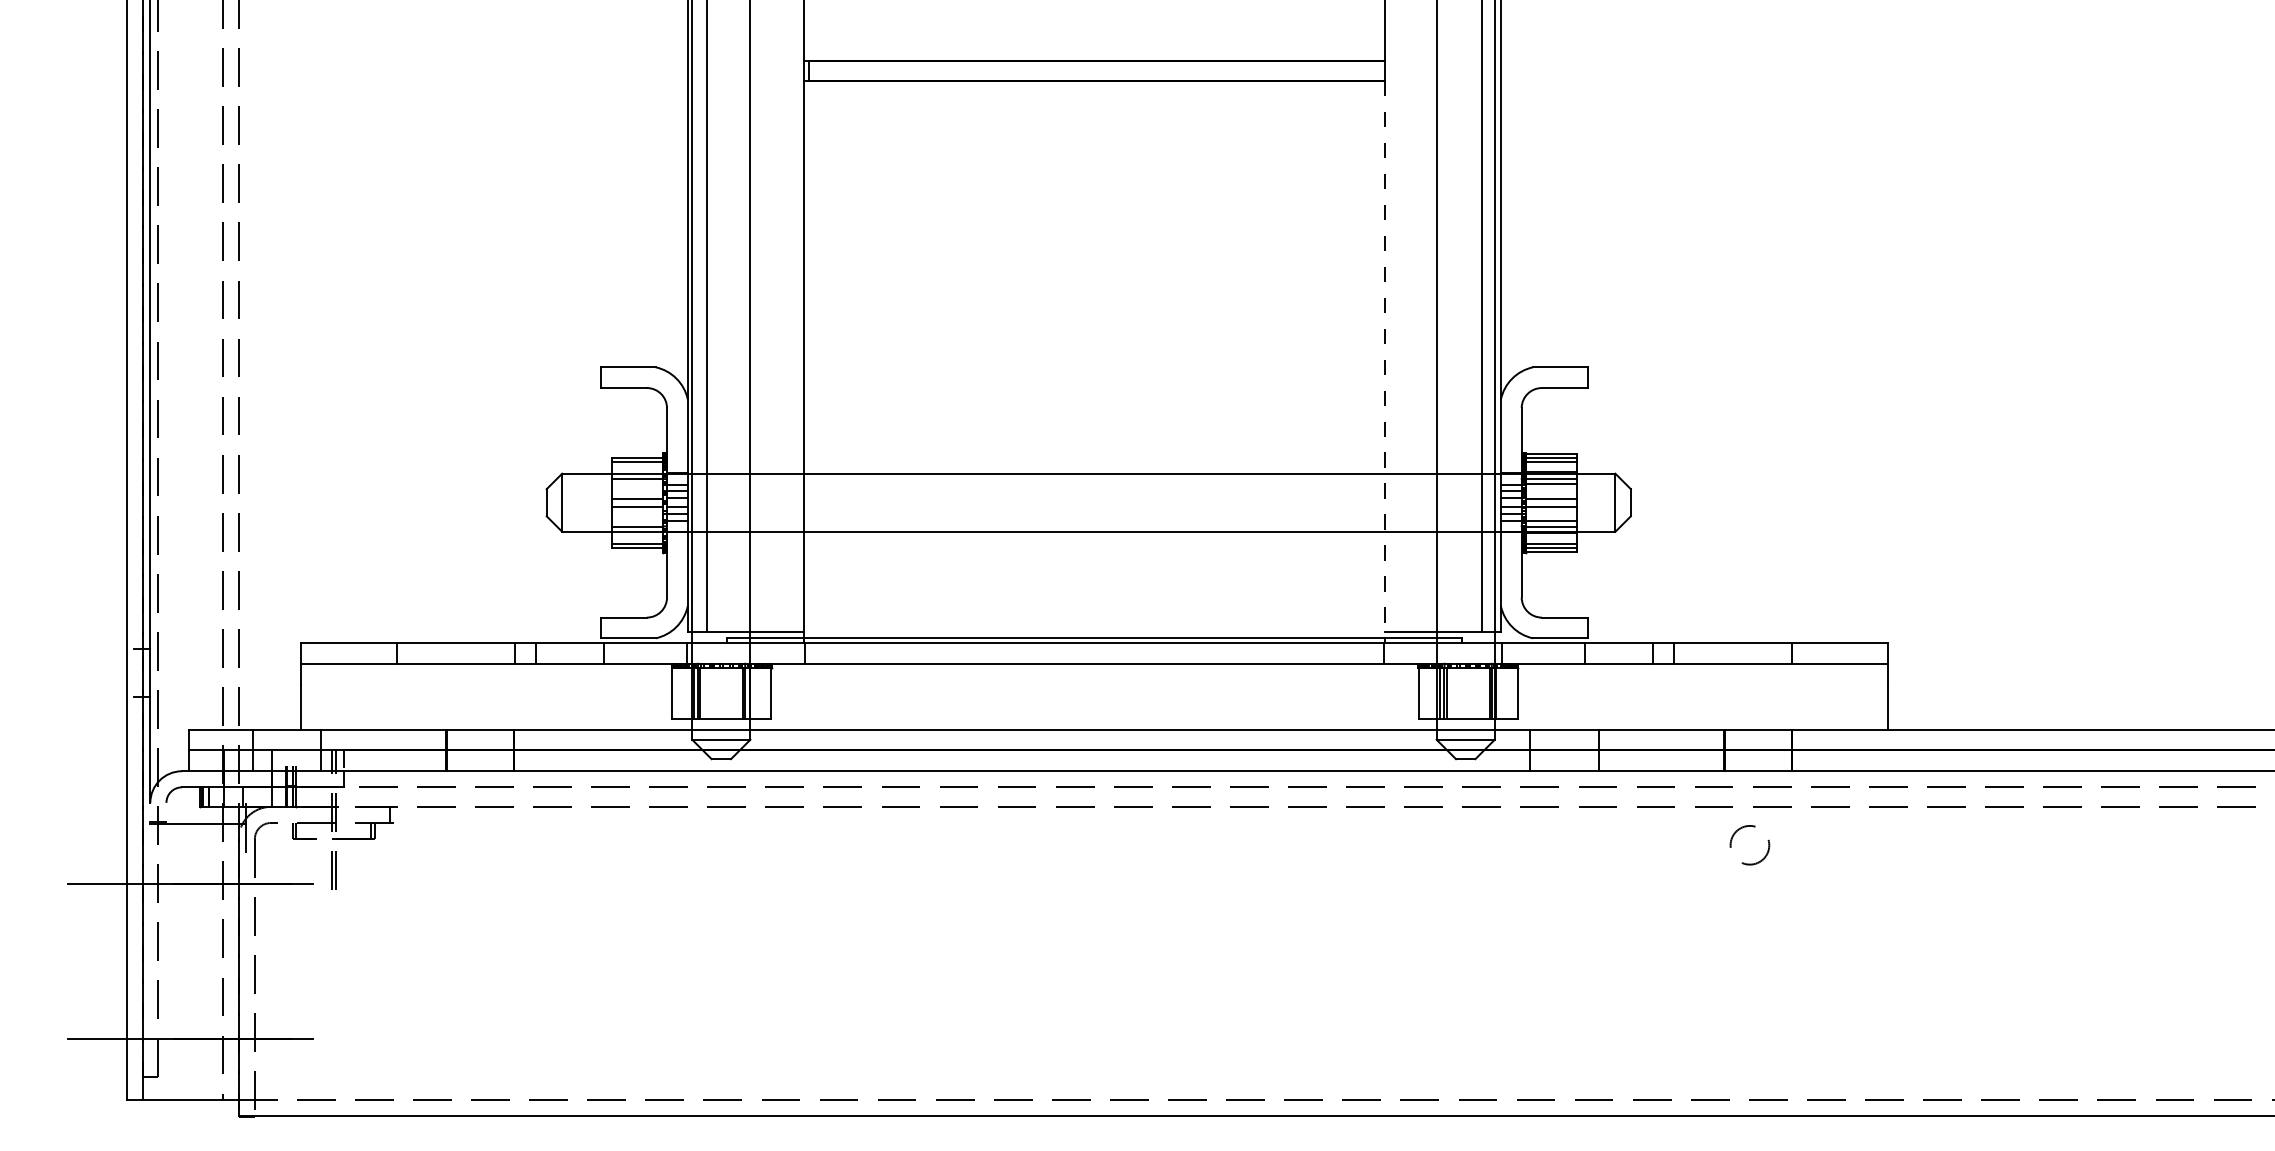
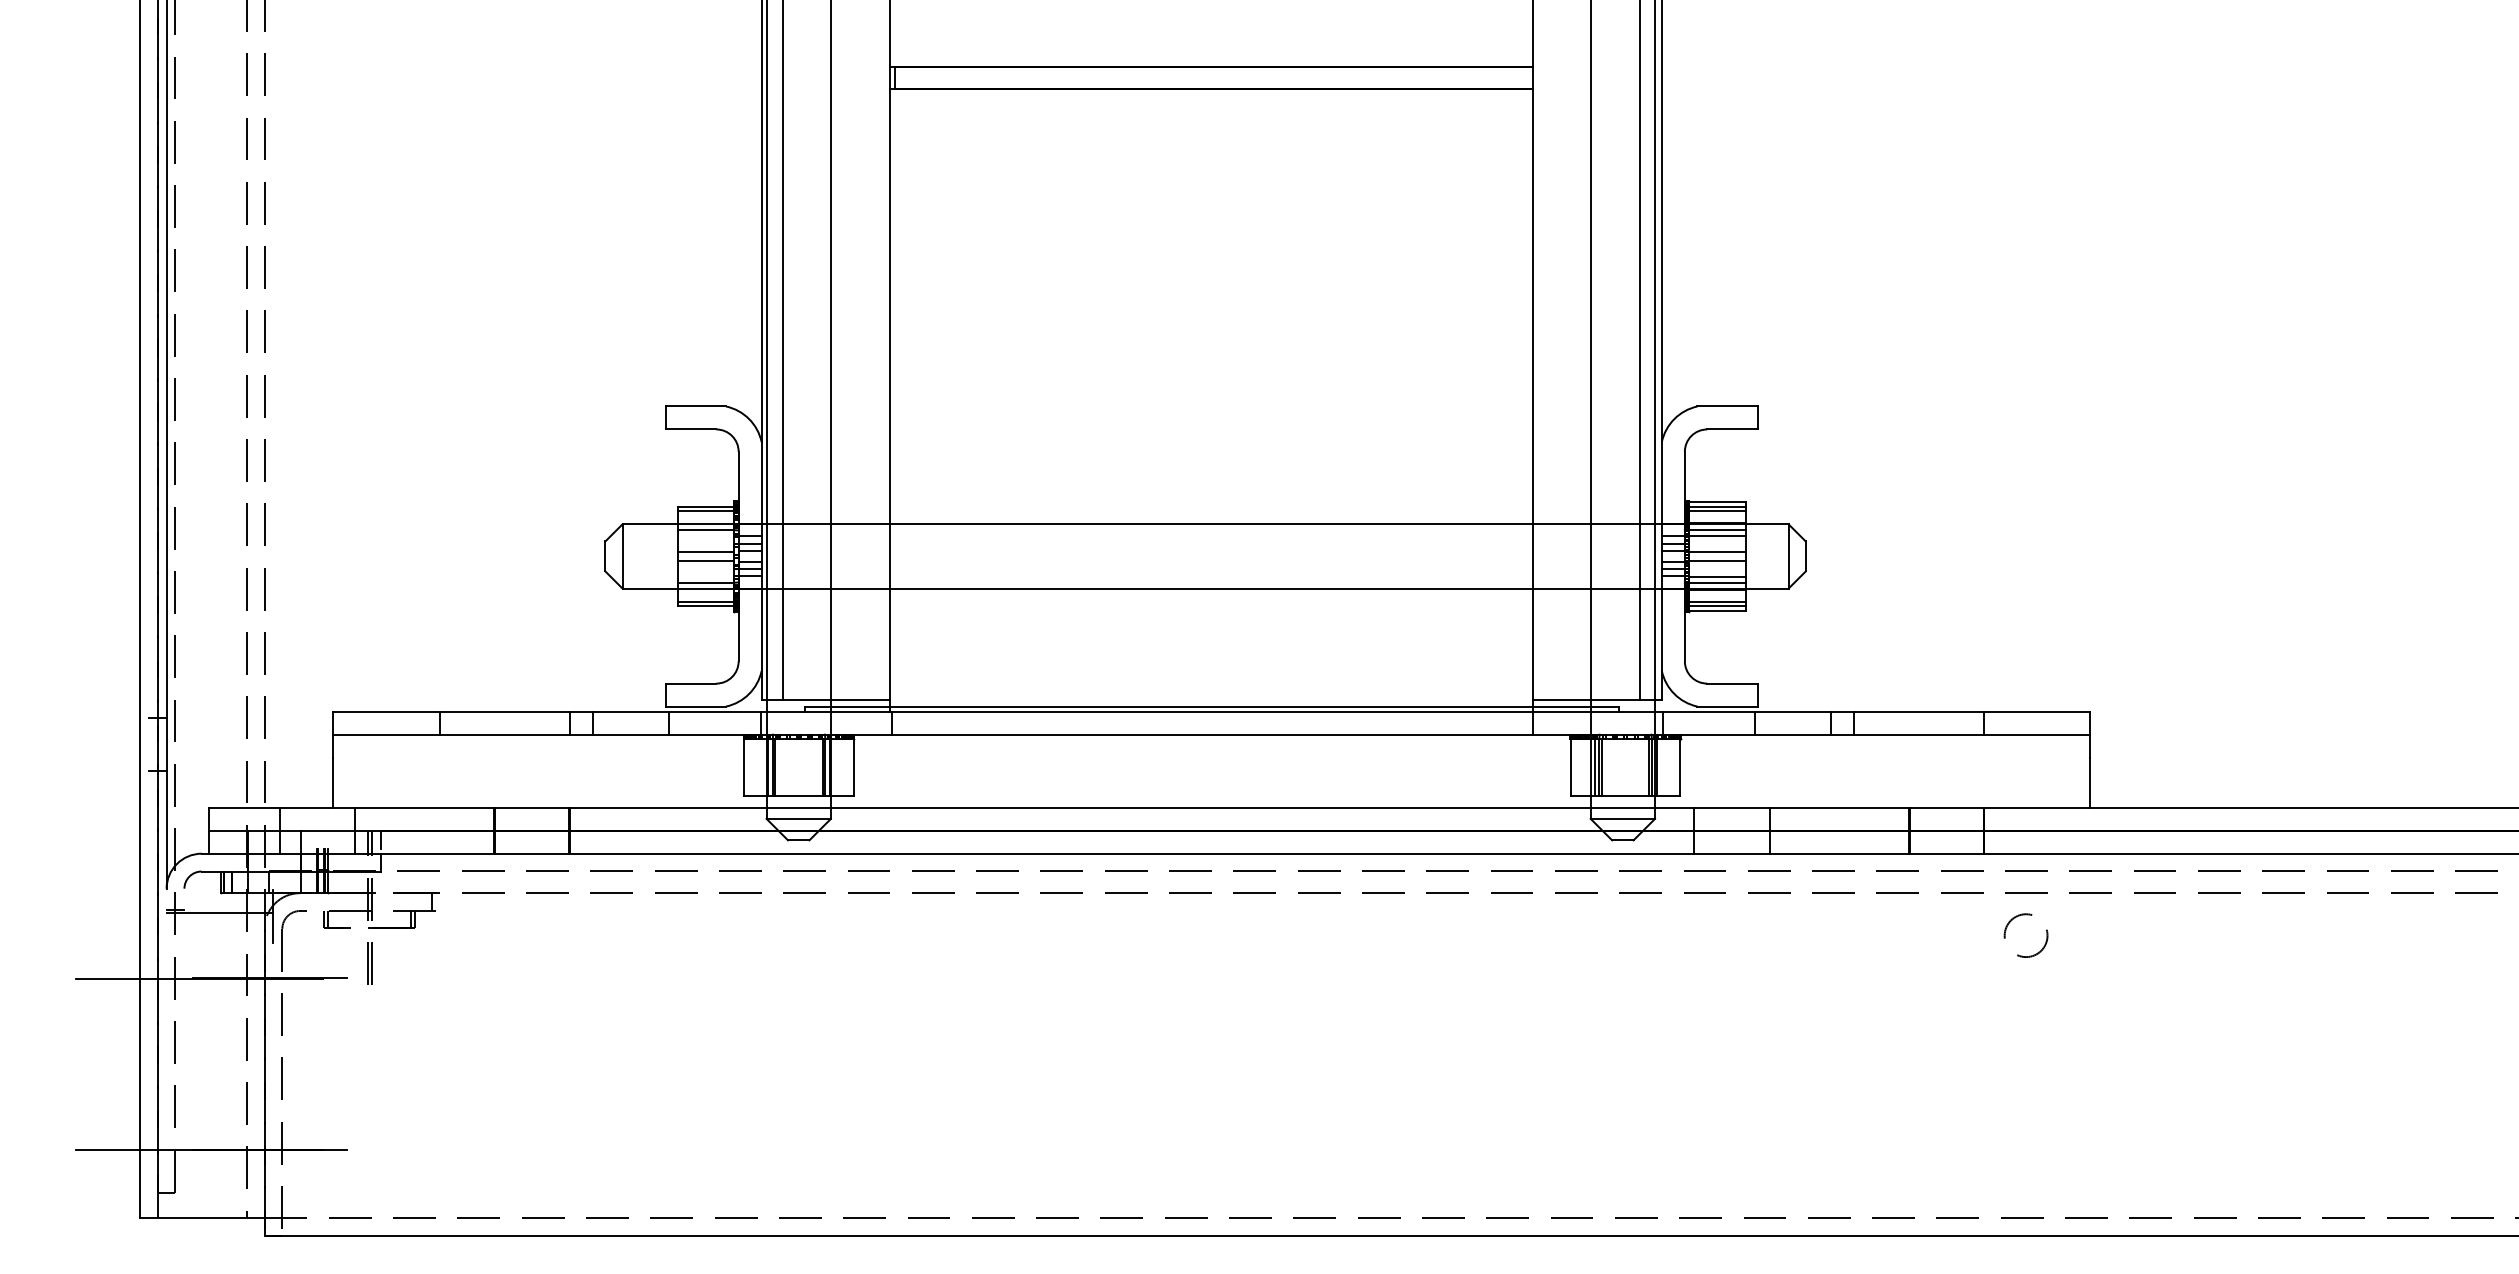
line: (1384, 359) -> (1532, 397), dashed -> solid
circle: (1749, 845) -> (2025, 935), moved

